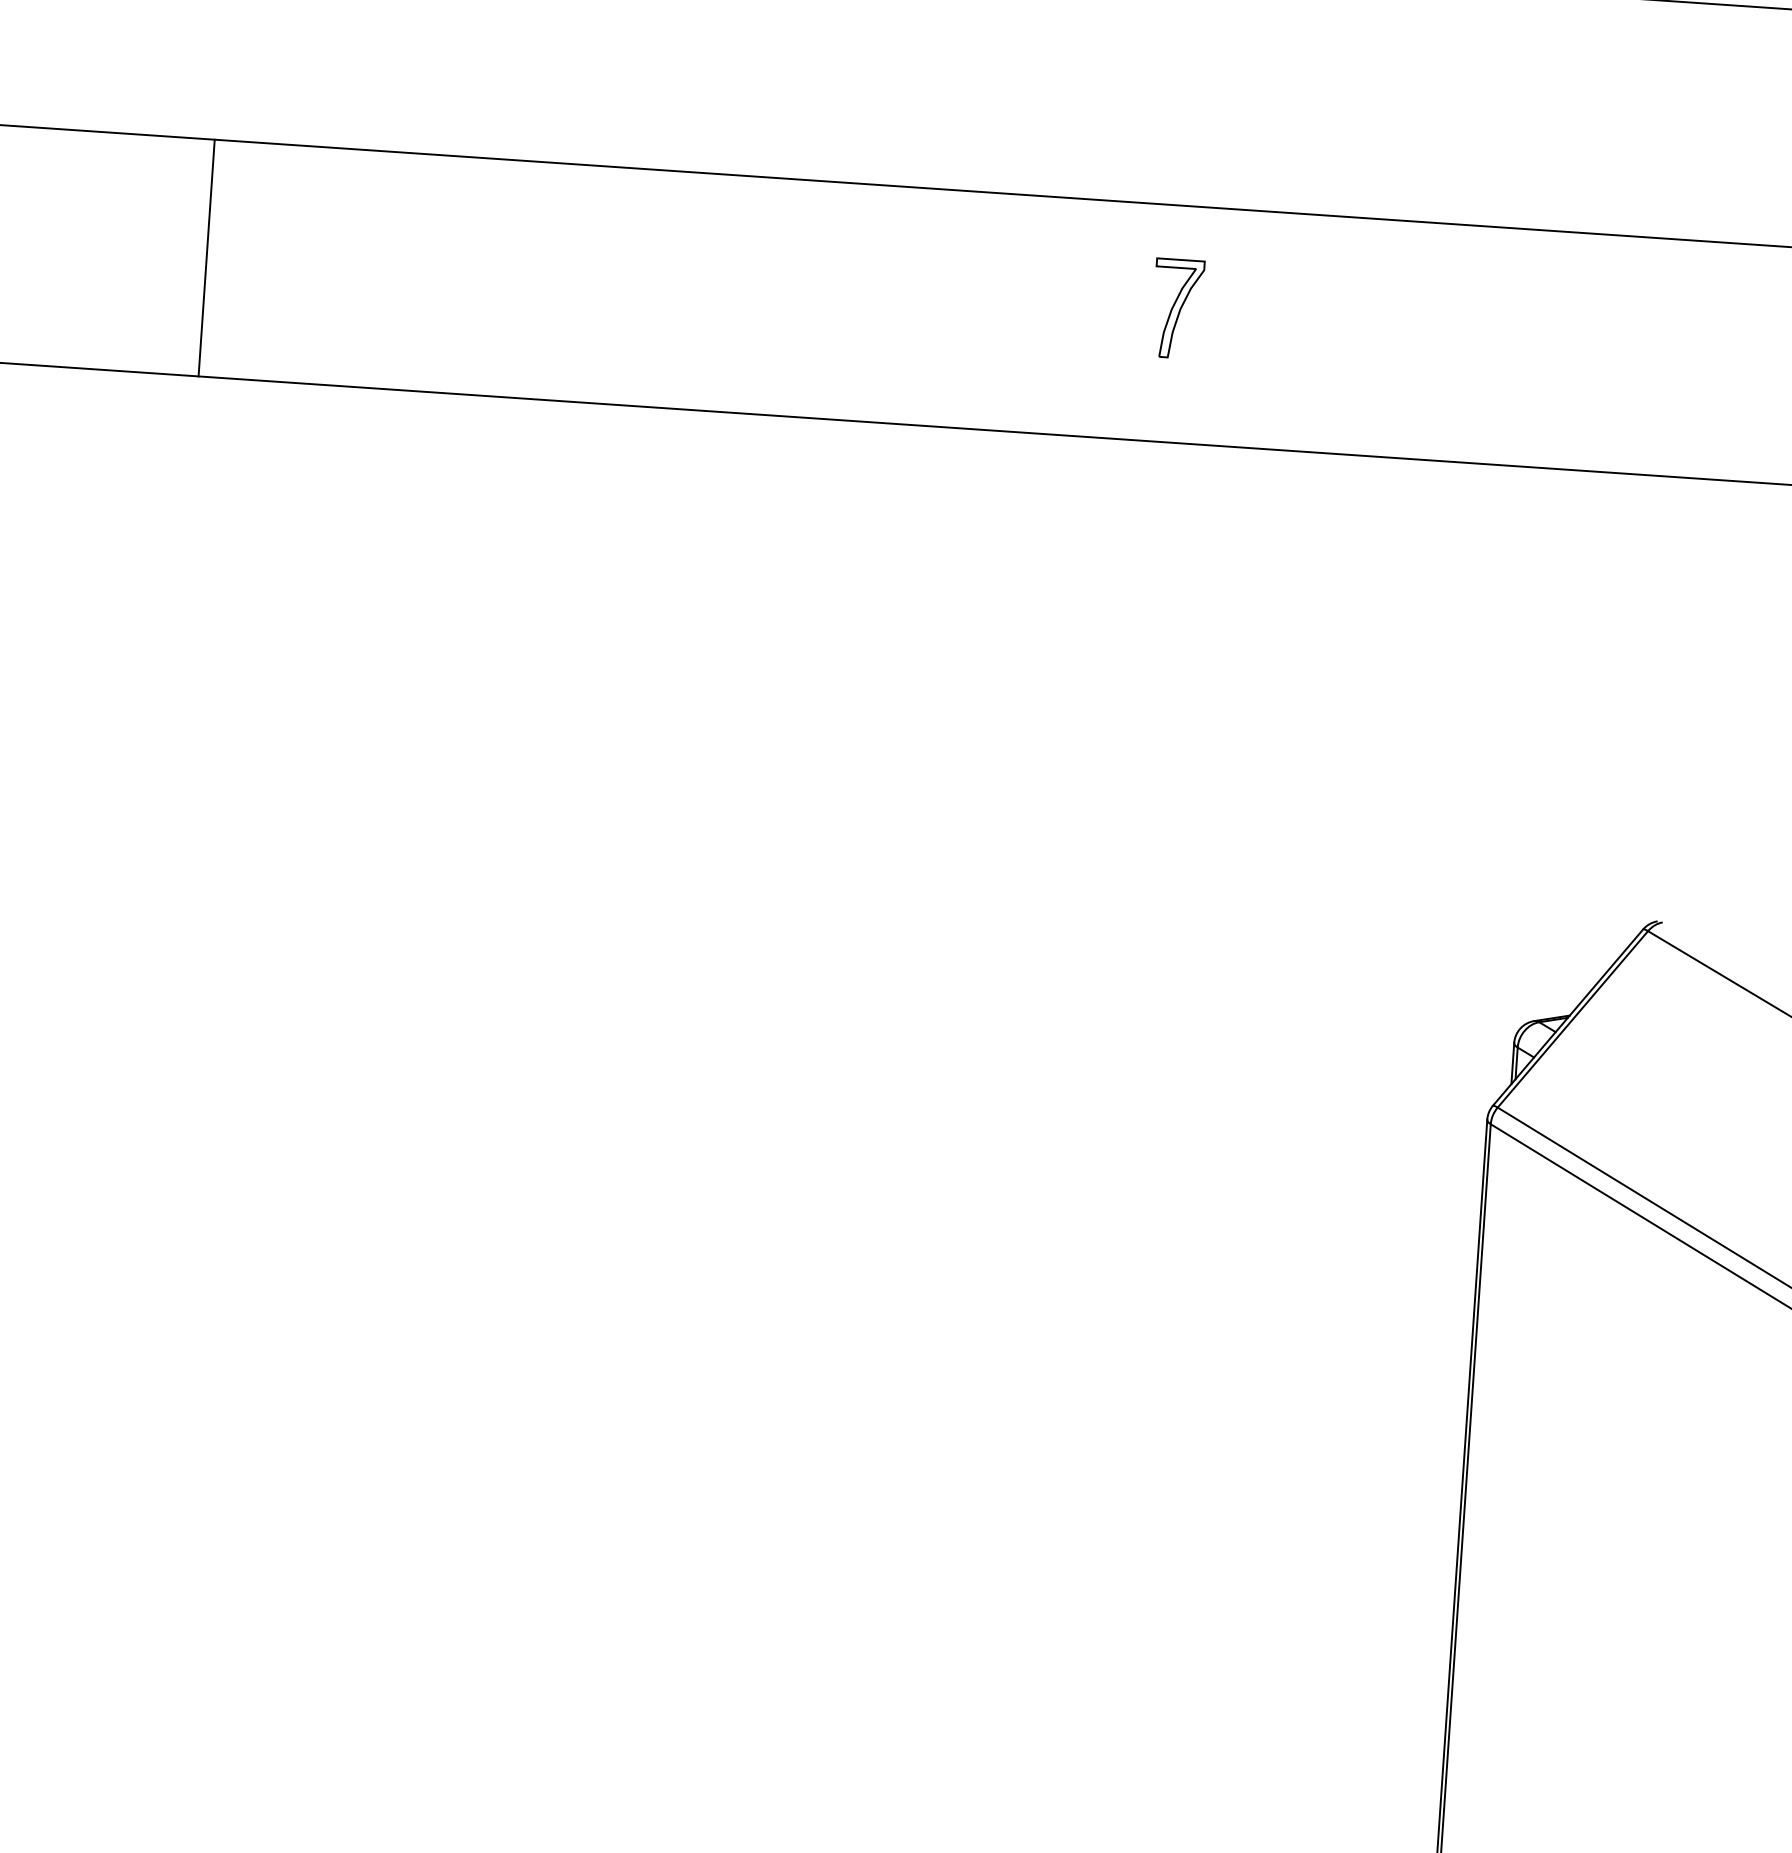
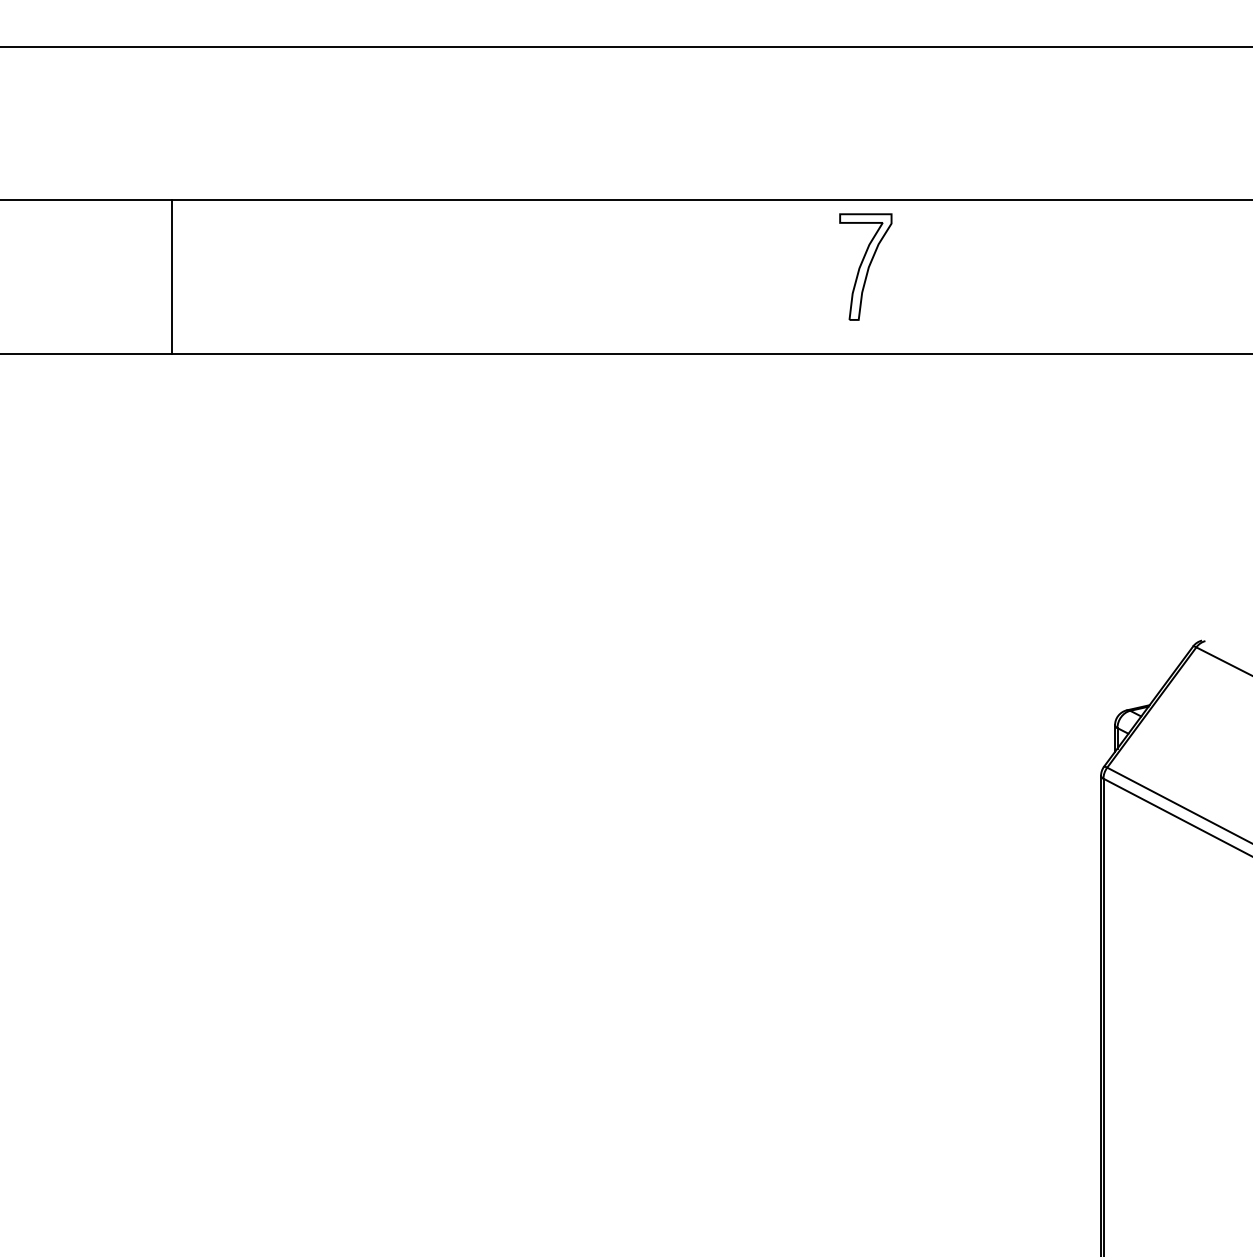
line: (206, 257) -> (171, 276), moved
part: (1177, 308) -> (865, 266), size x1.67

